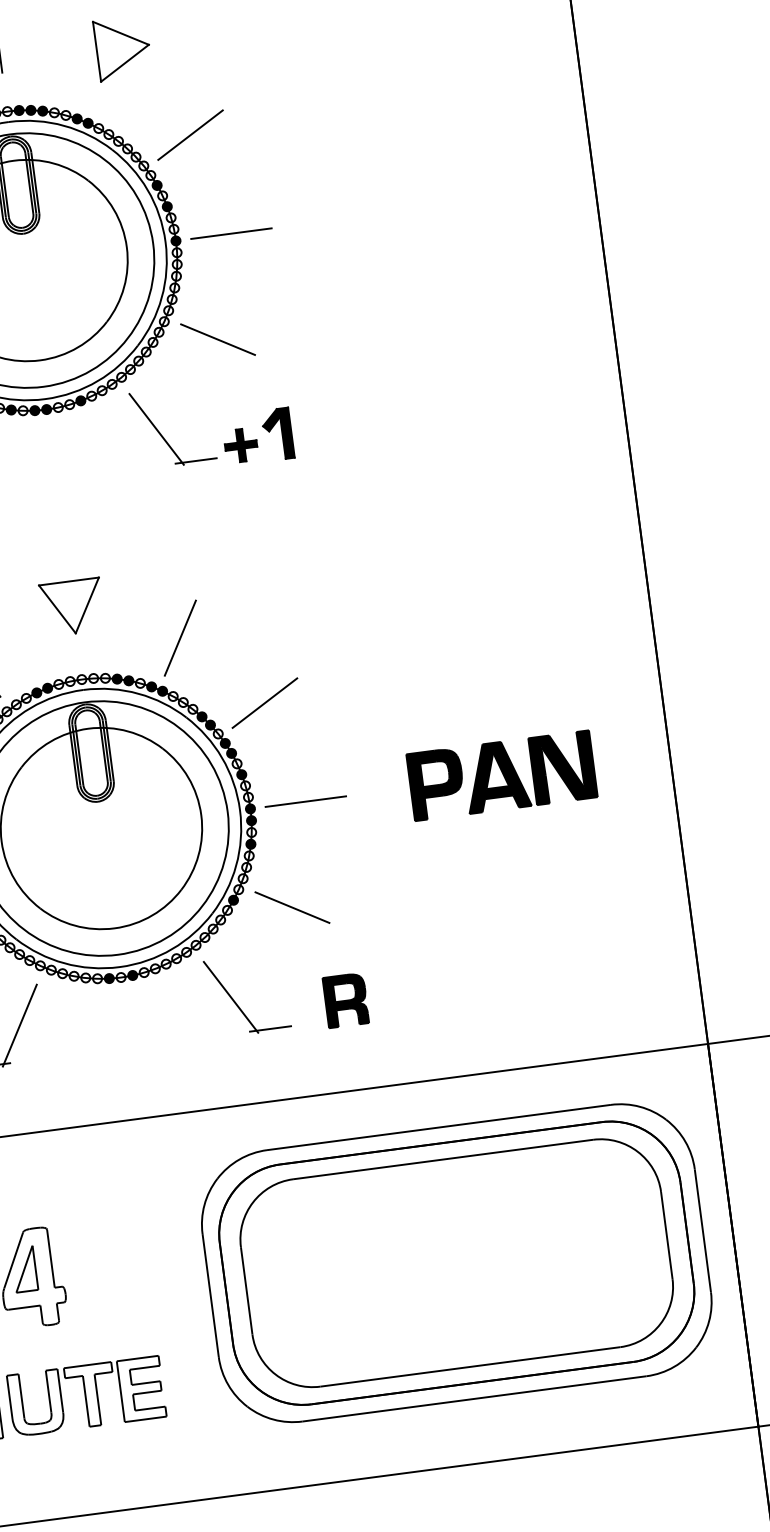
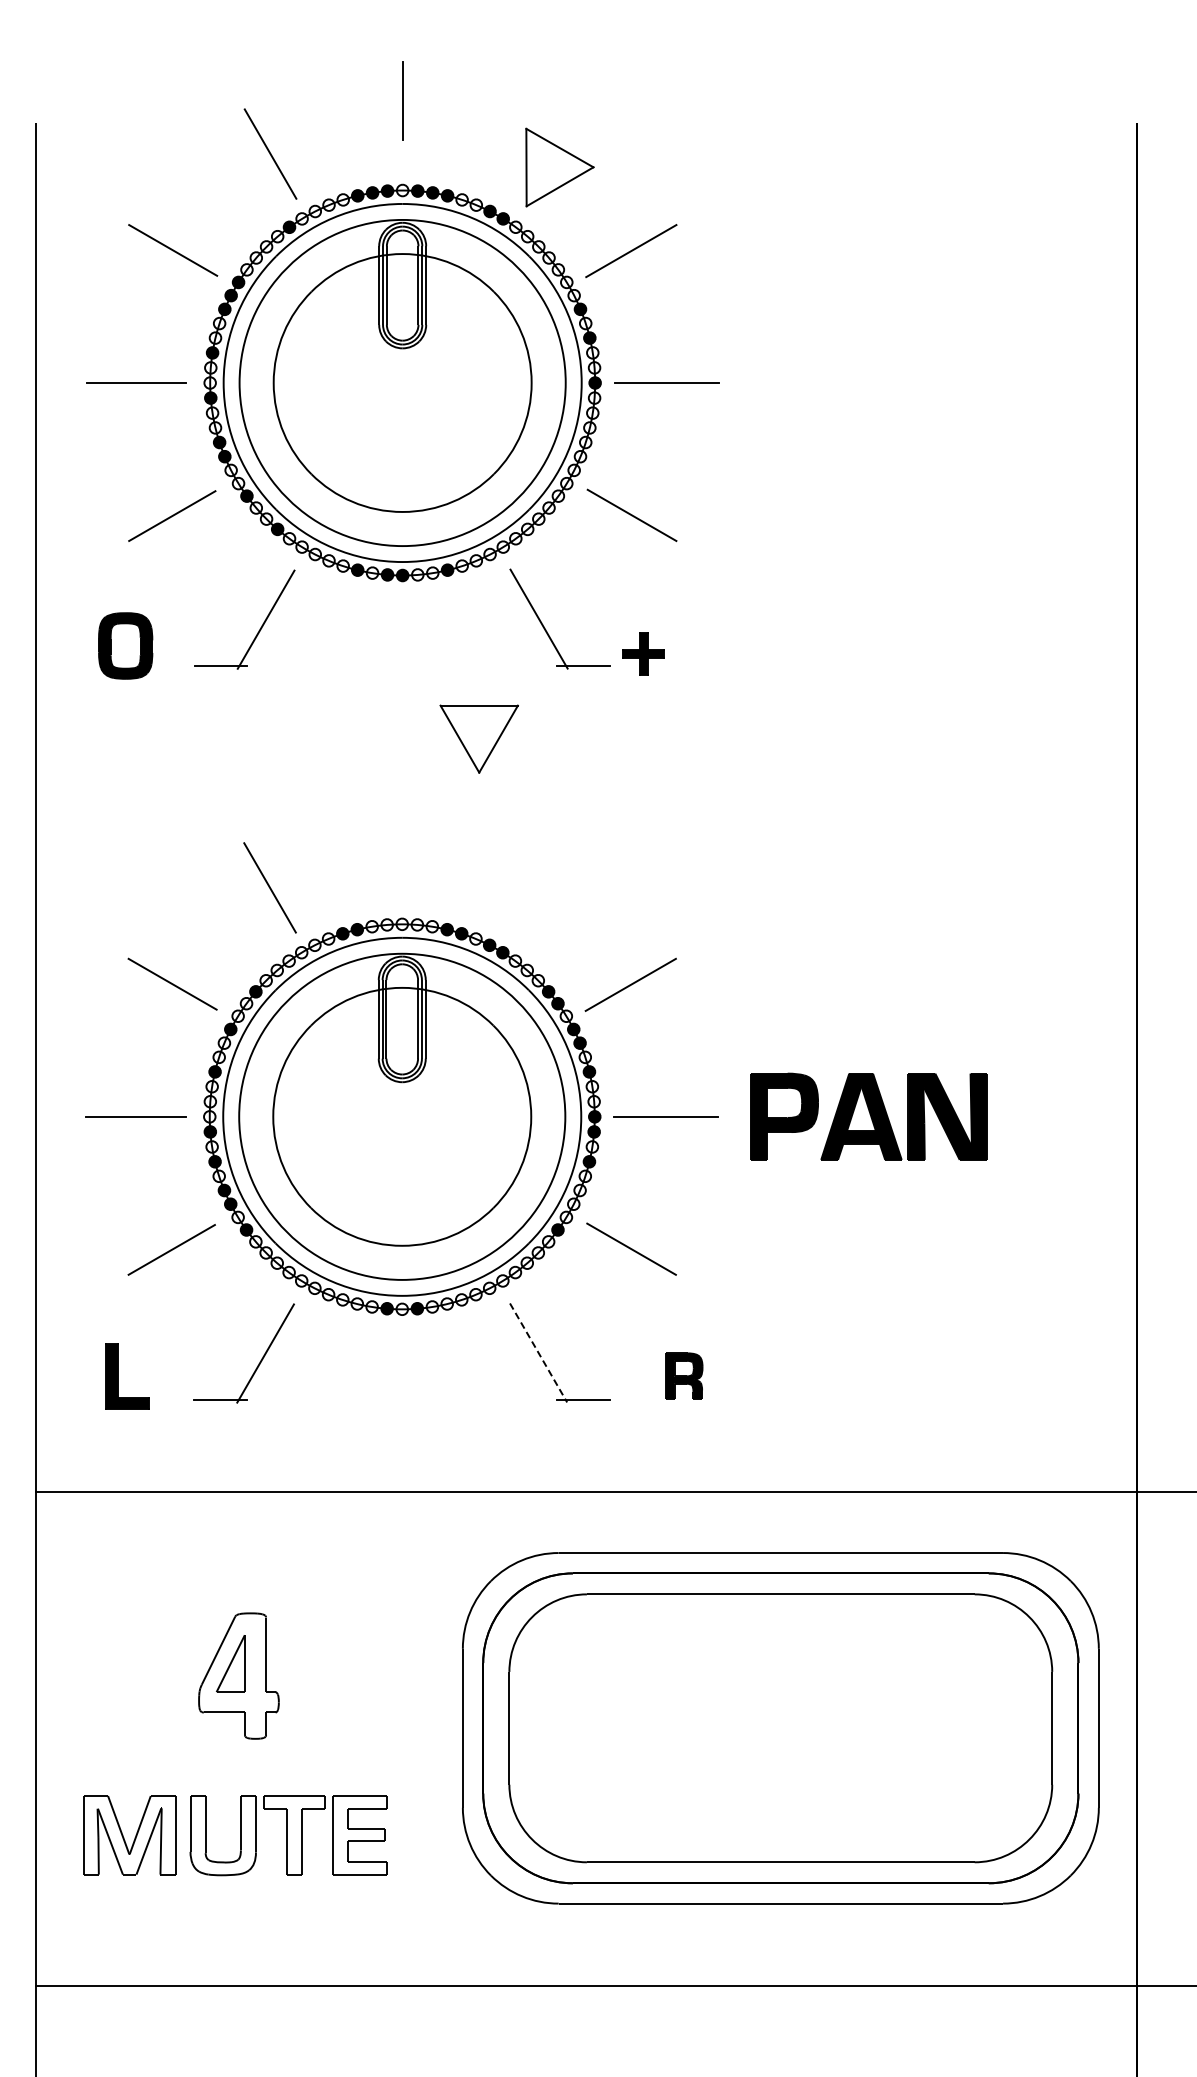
part: (122, 48) -> (559, 167), moved
part: (277, 434) -> (691, 645), removed
part: (71, 607) -> (478, 738), moved
line: (180, 638) -> (534, 888), removed
part: (501, 775) -> (868, 1116), moved
line: (231, 997) -> (538, 1353), solid -> dashed
part: (346, 999) -> (684, 1375), size x0.7

